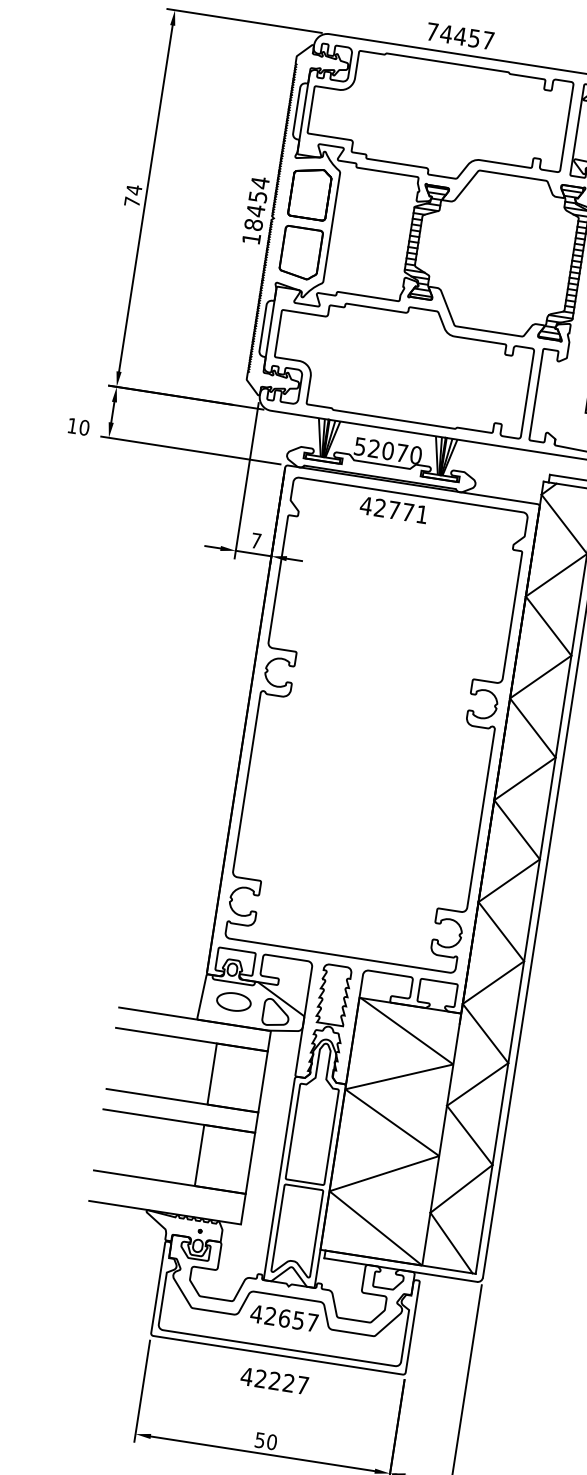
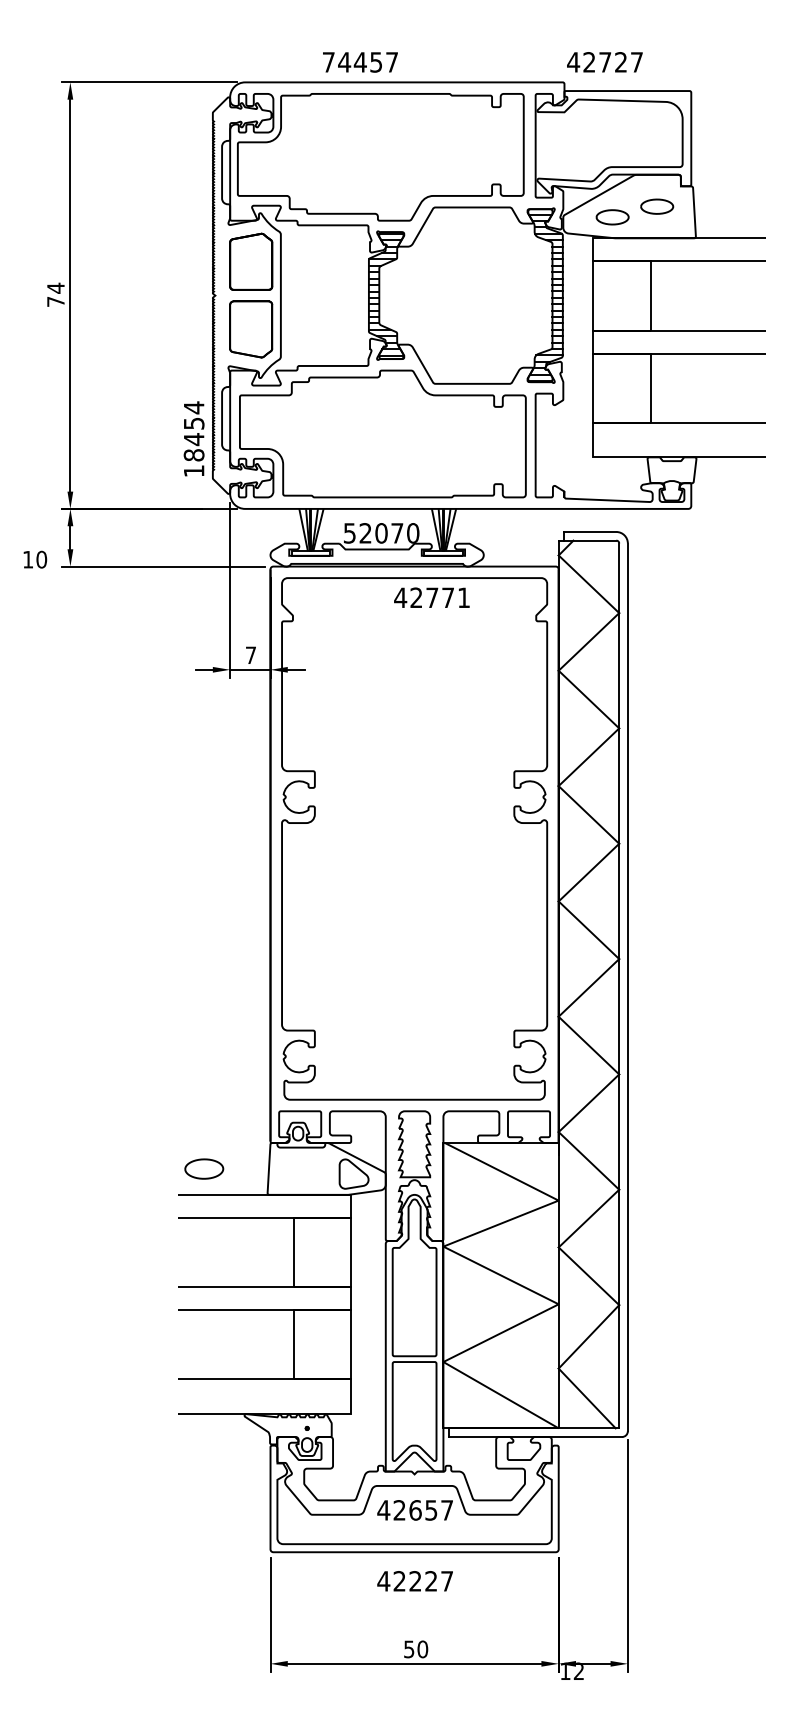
text: (460, 36) -> (360, 62), moved
text: (255, 209) -> (193, 438), moved
text: (393, 509) -> (431, 597), moved
part: (234, 1001) -> (204, 1168), moved

